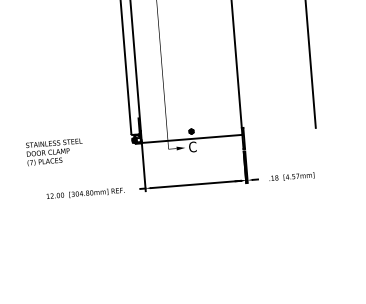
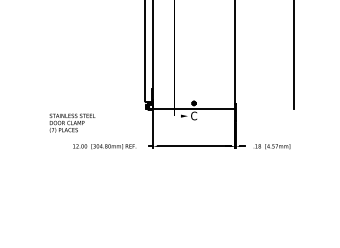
text: (54, 151) -> (72, 122), moved

